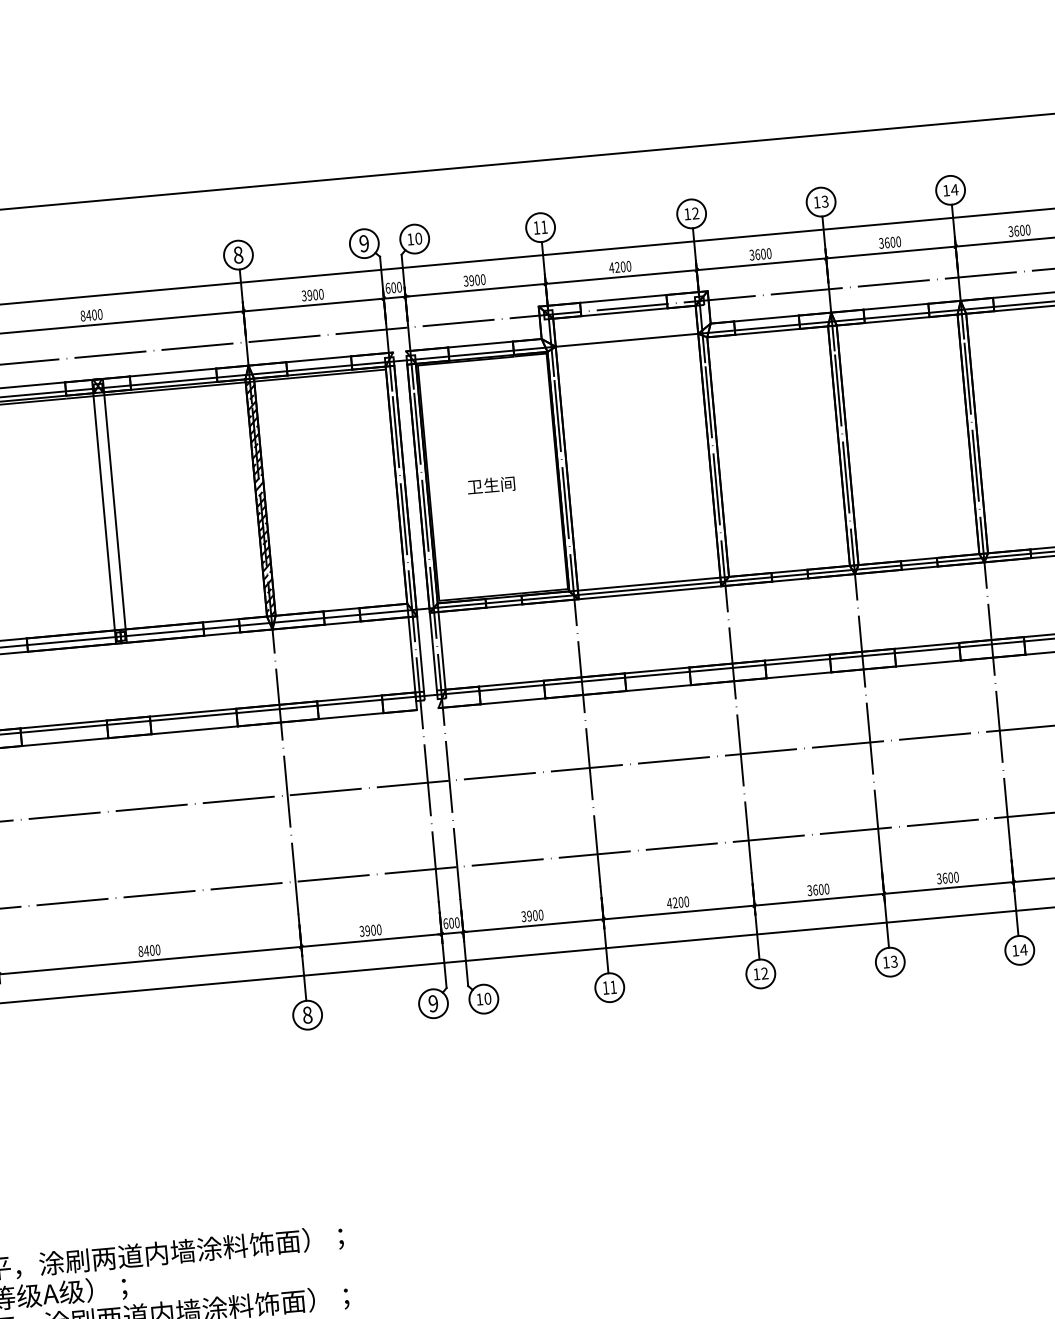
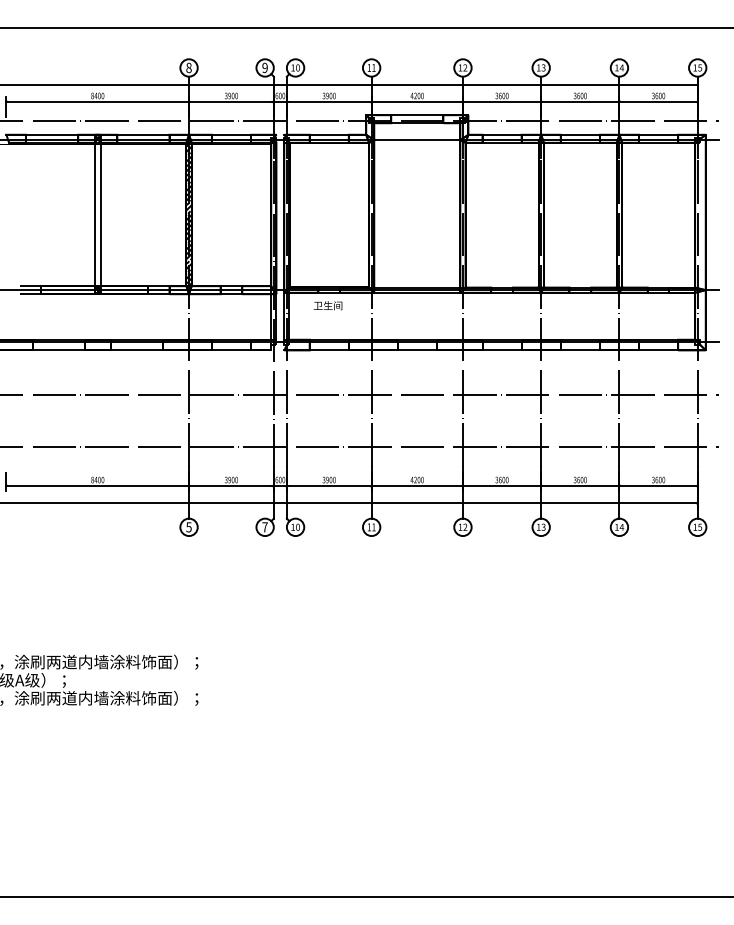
text: (490, 485) -> (327, 305), moved
text: (432, 1004) -> (264, 527), 9 -> 7
text: (306, 1015) -> (188, 527), 8 -> 5

